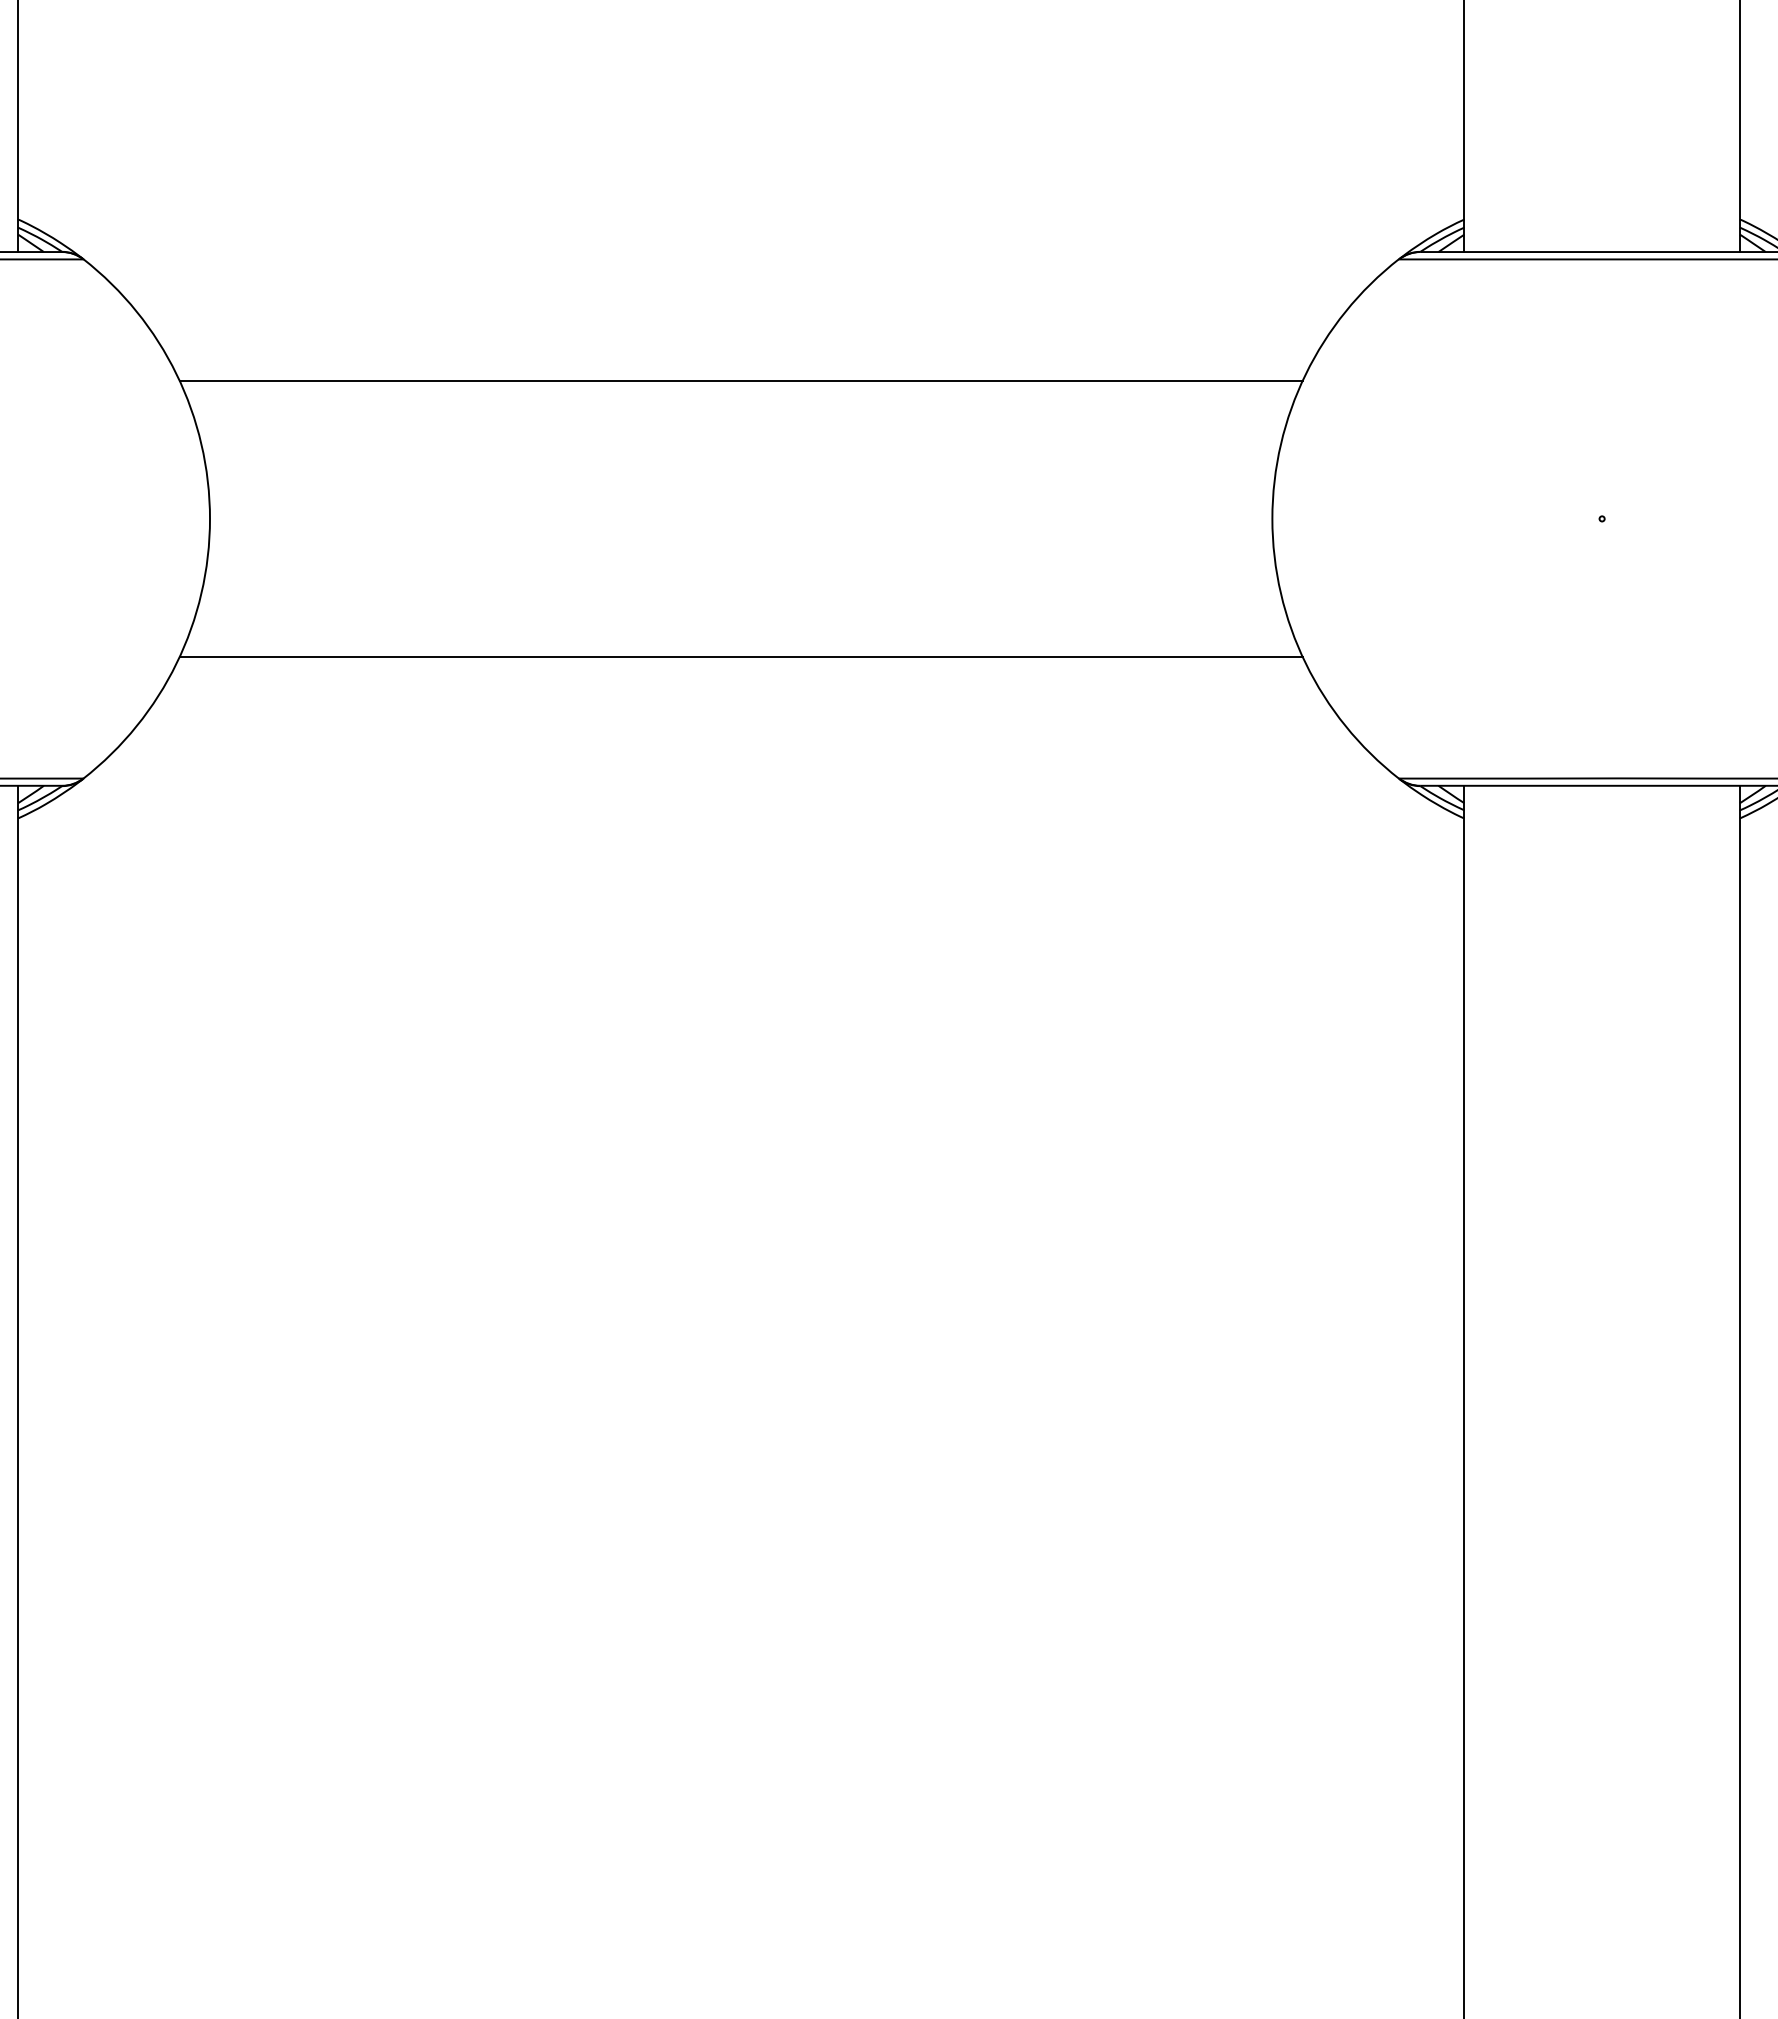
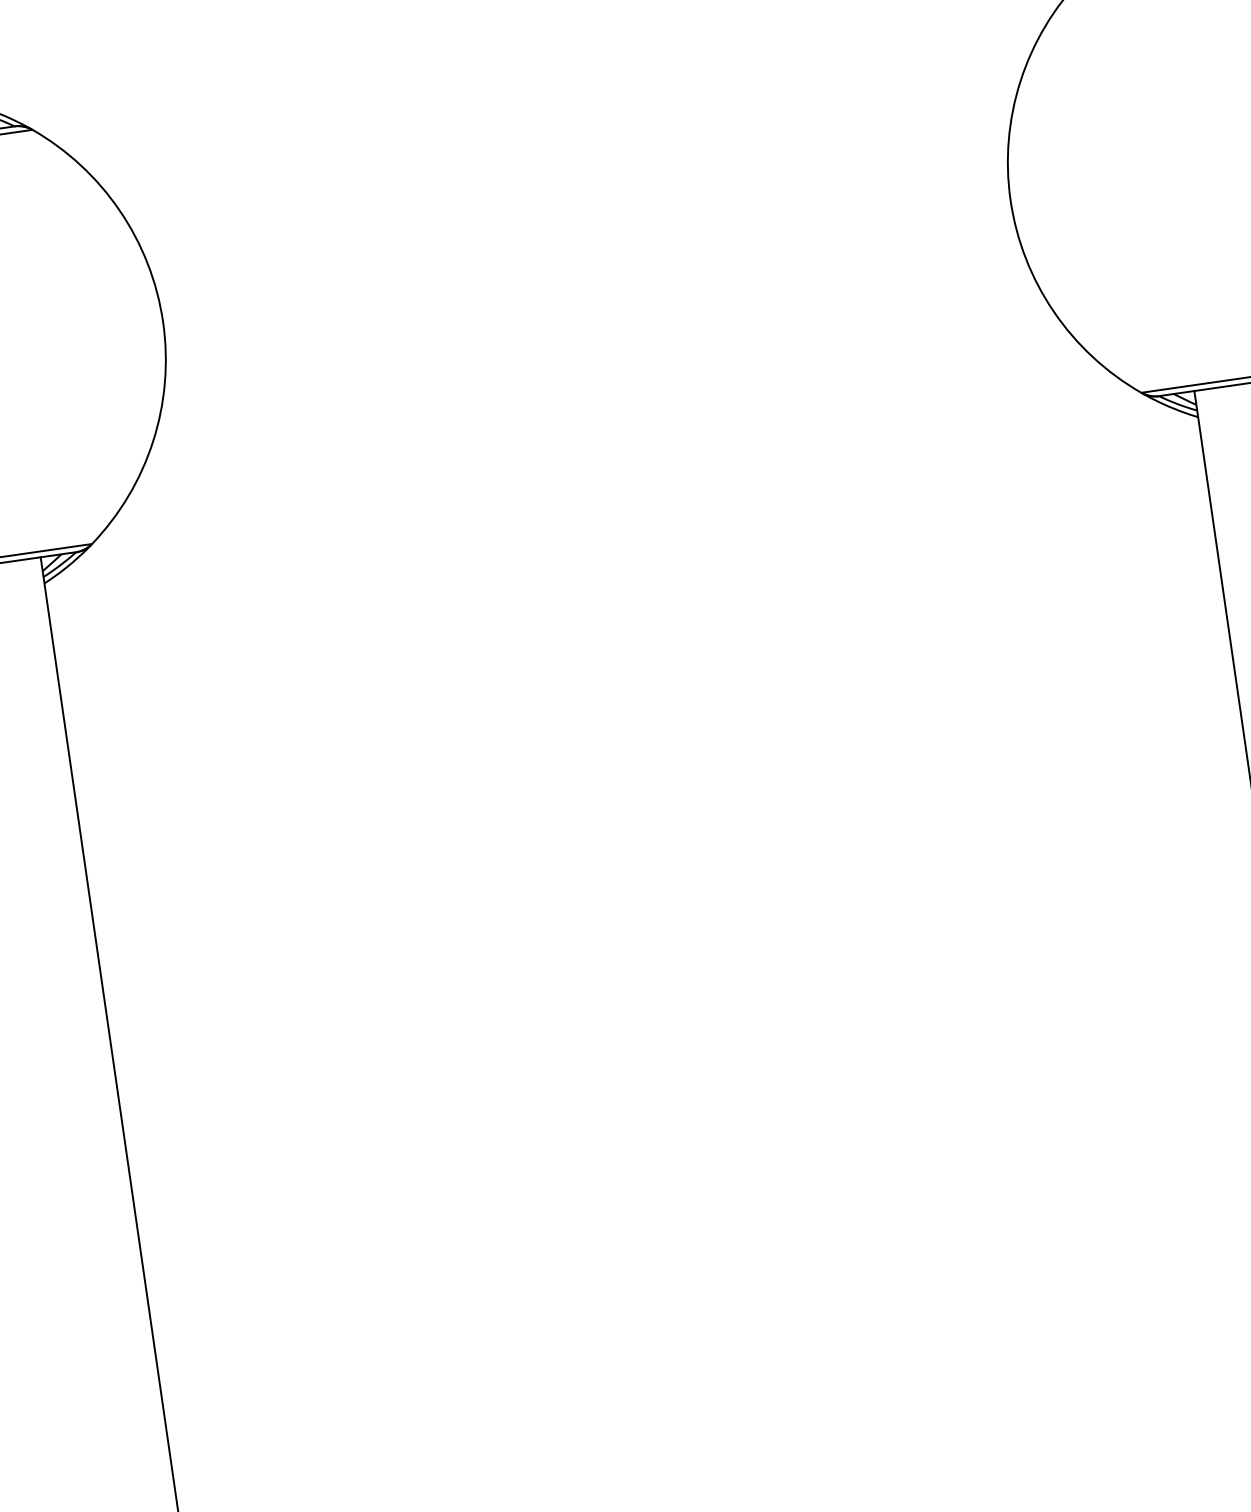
line: (740, 381) -> (570, 151), removed
line: (740, 656) -> (602, 371), removed

